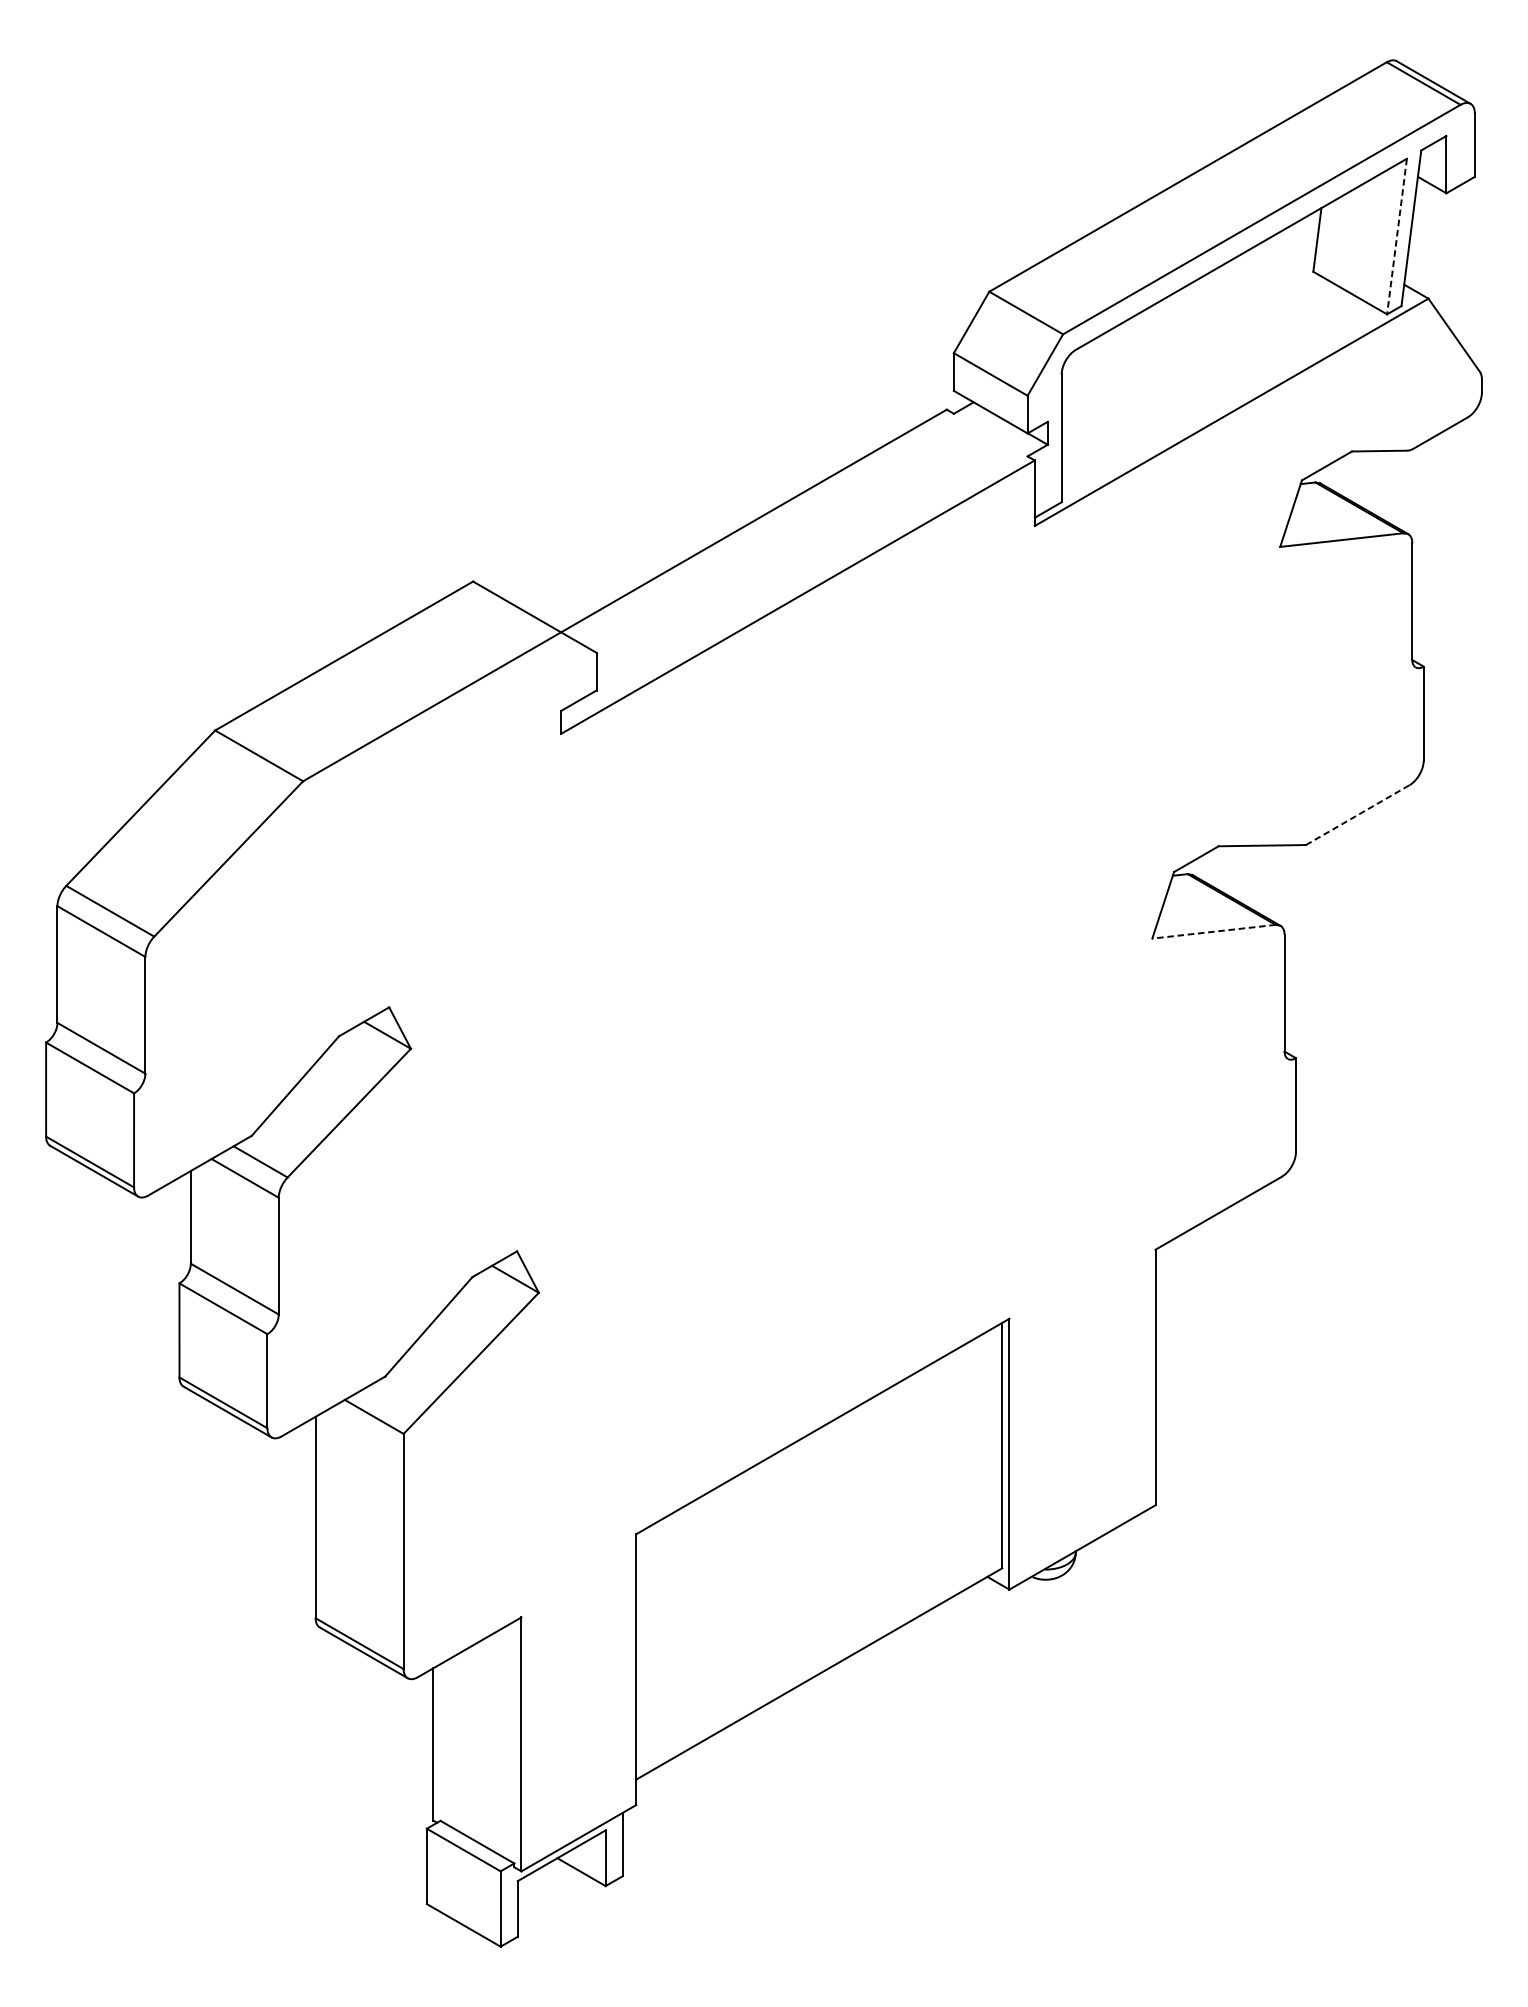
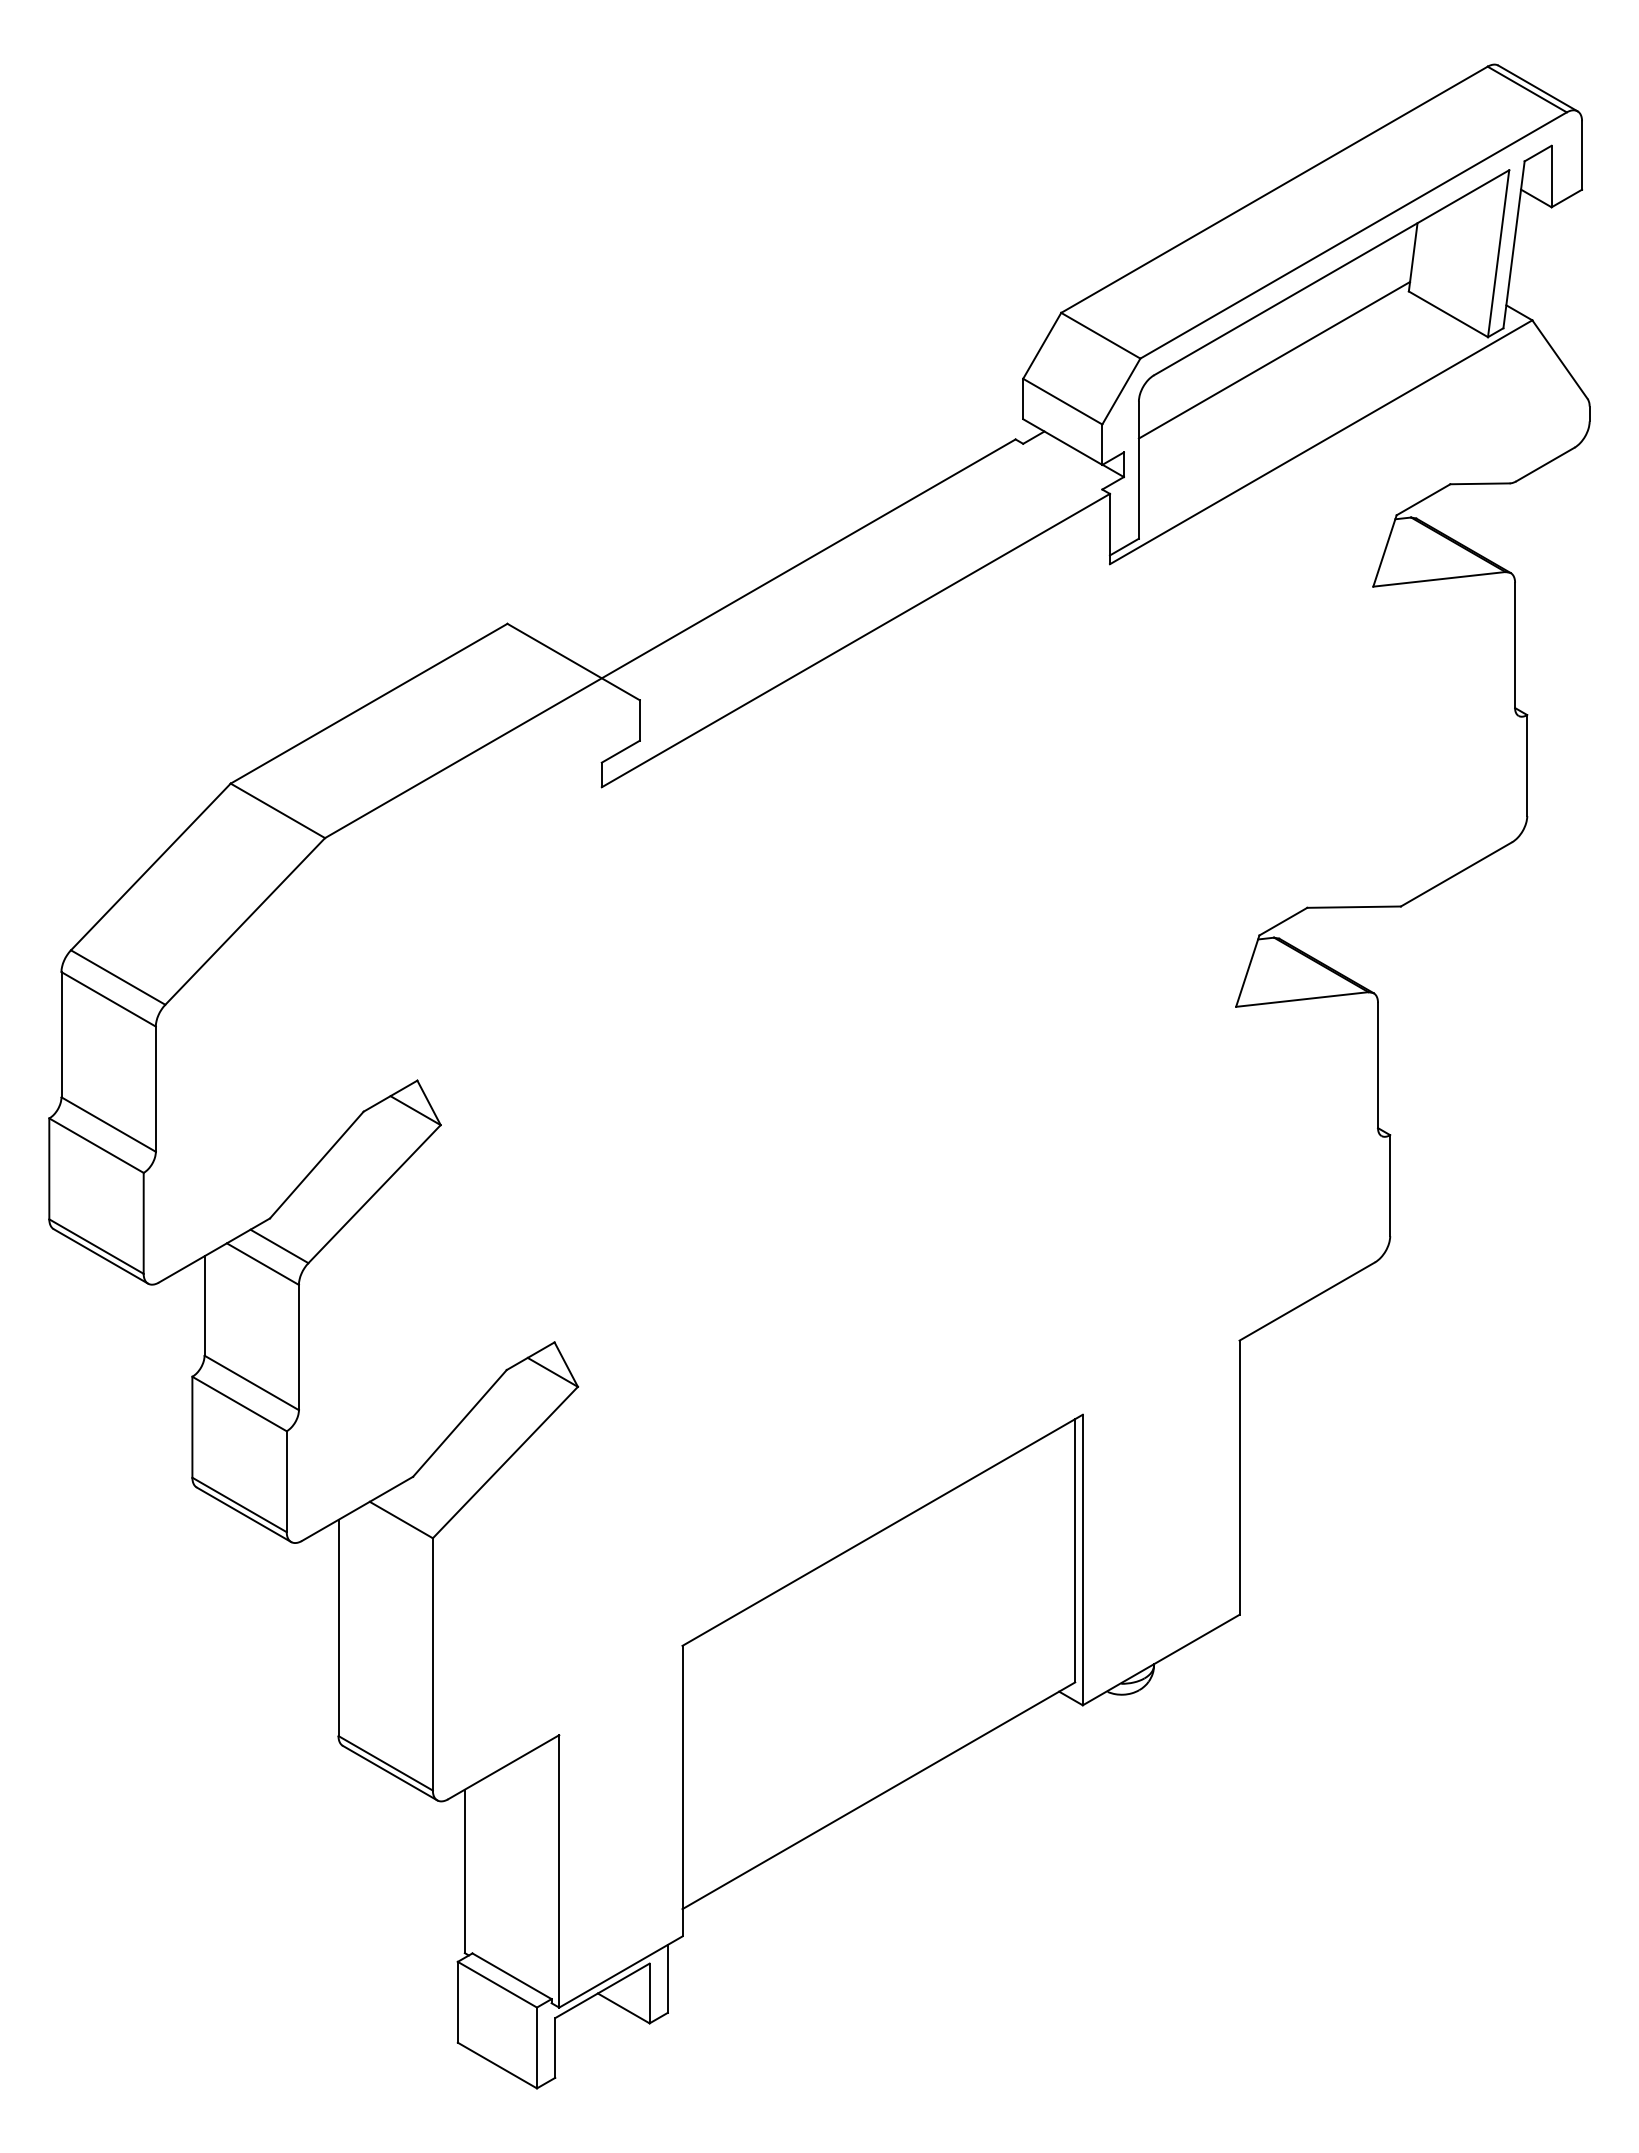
line: (1396, 237) -> (1498, 254), dashed -> solid
line: (1188, 335) -> (1274, 359), added
line: (1357, 815) -> (1456, 874), dashed -> solid
line: (1214, 931) -> (1302, 999), dashed -> solid

